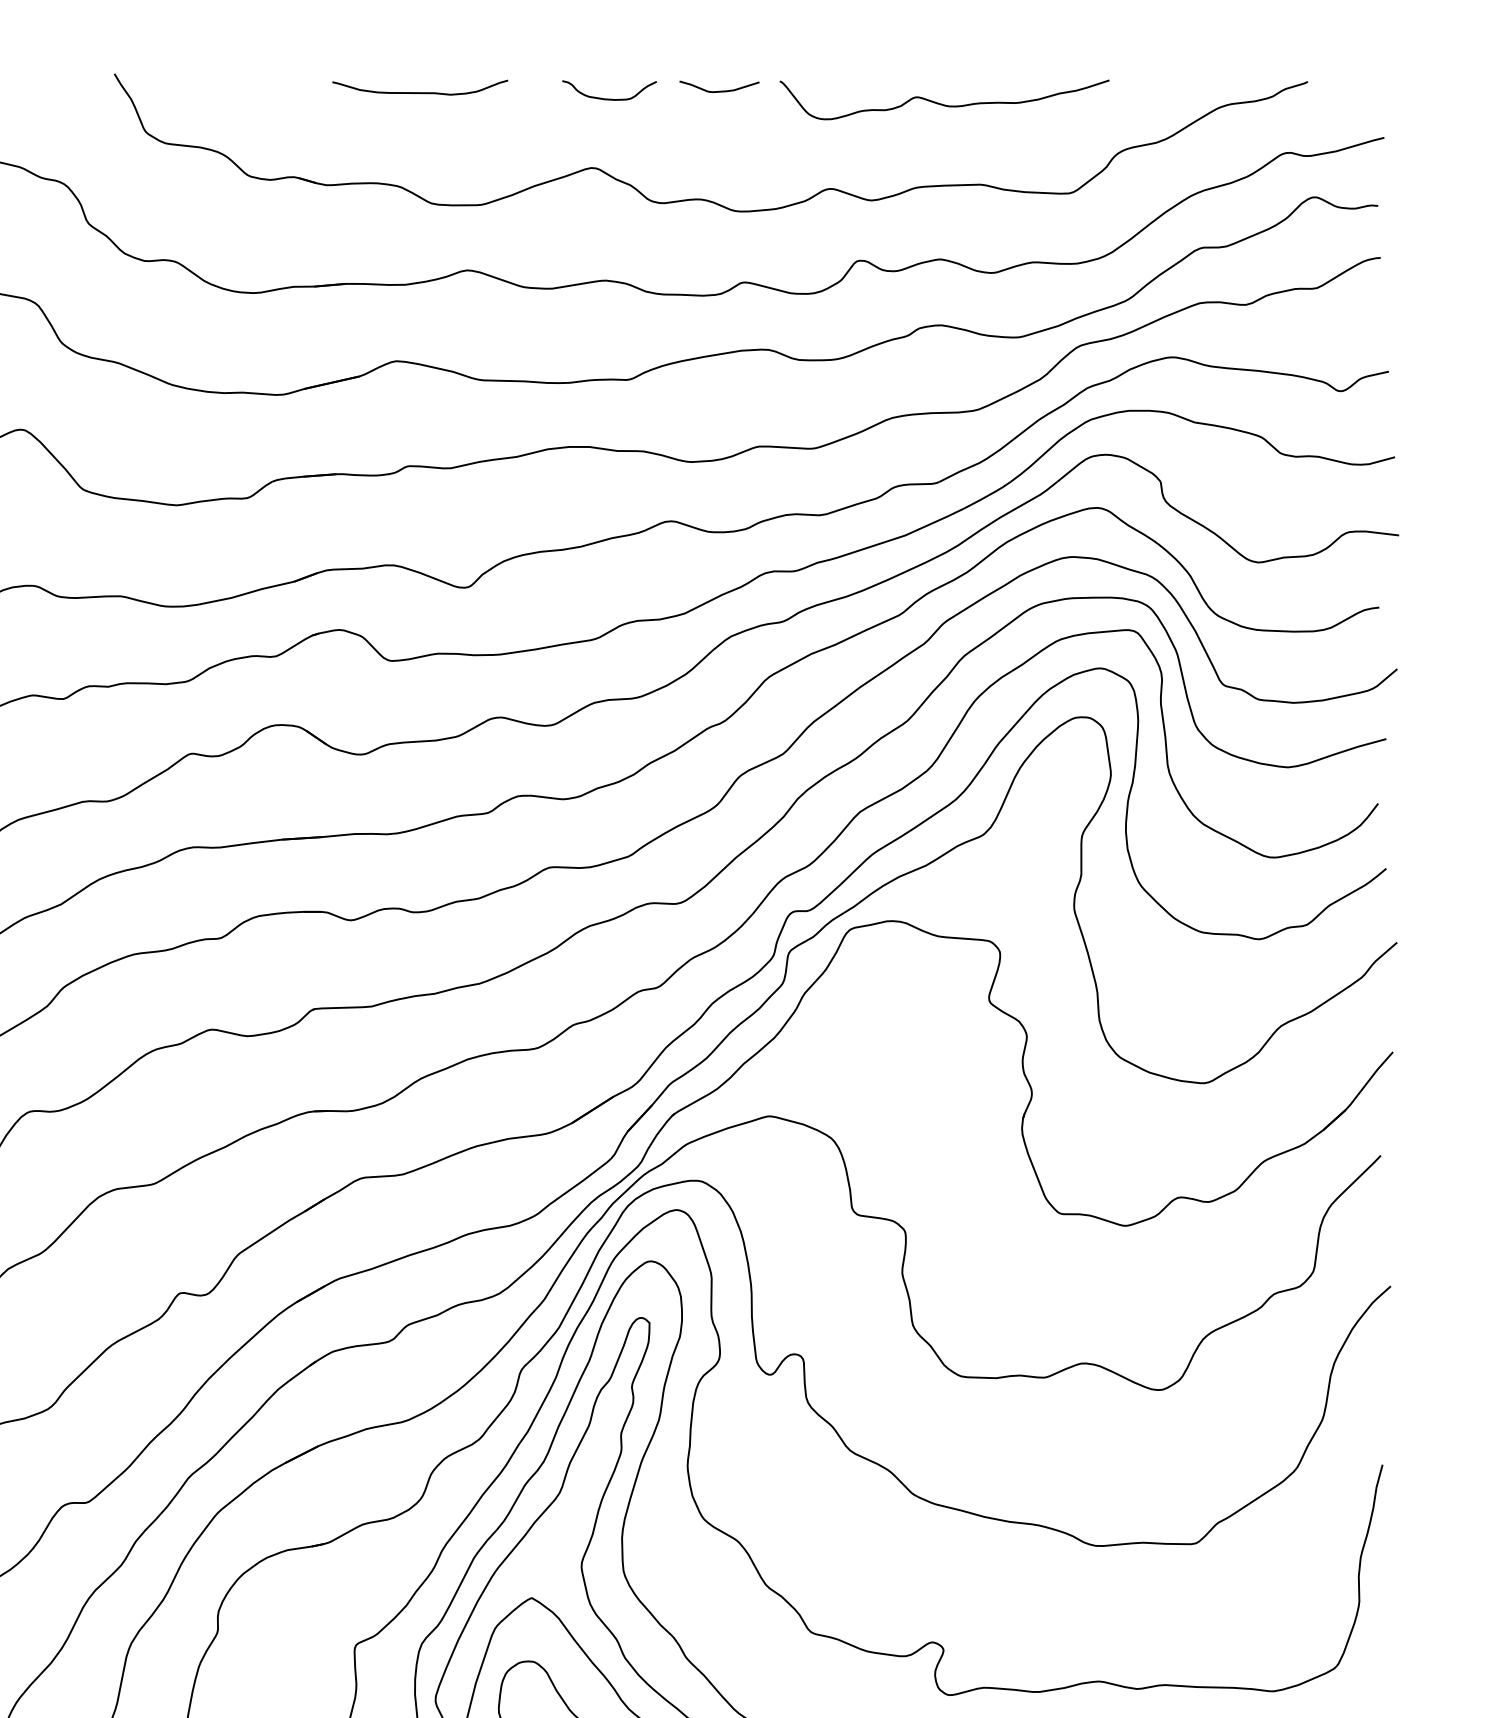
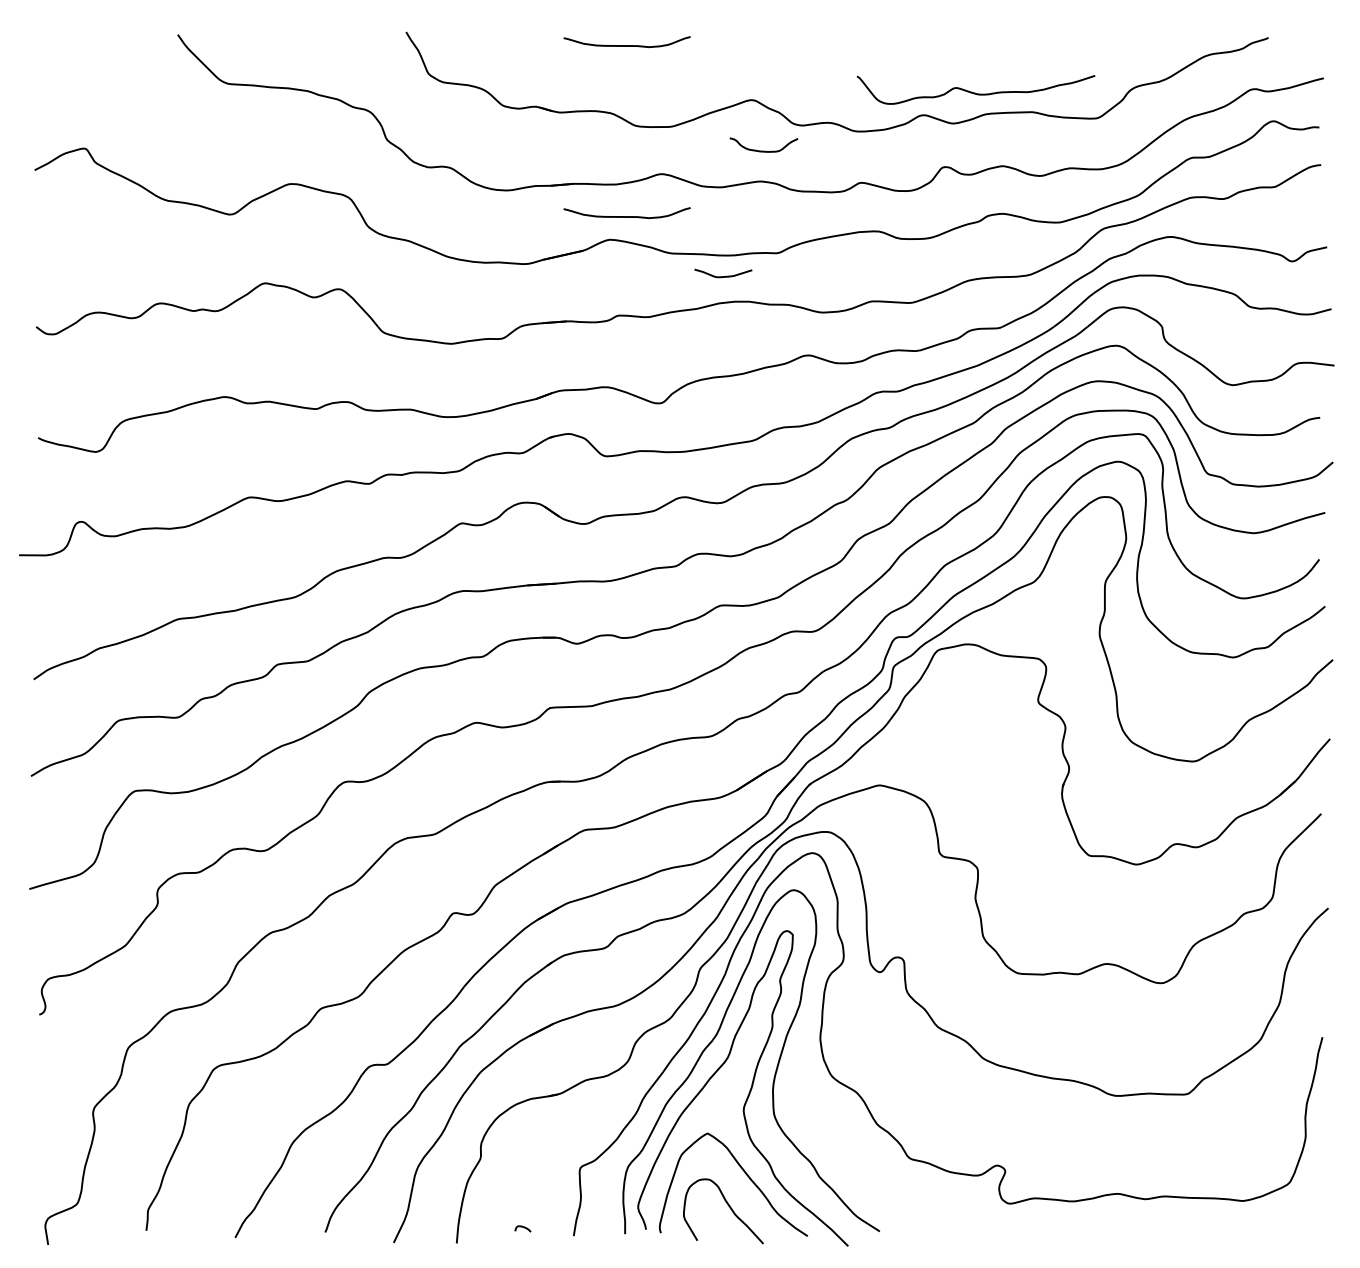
curve: (719, 91) -> (723, 276), moved
curve: (608, 97) -> (763, 150), moved
curve: (943, 103) -> (975, 92), moved
curve: (419, 329) -> (626, 216), added

